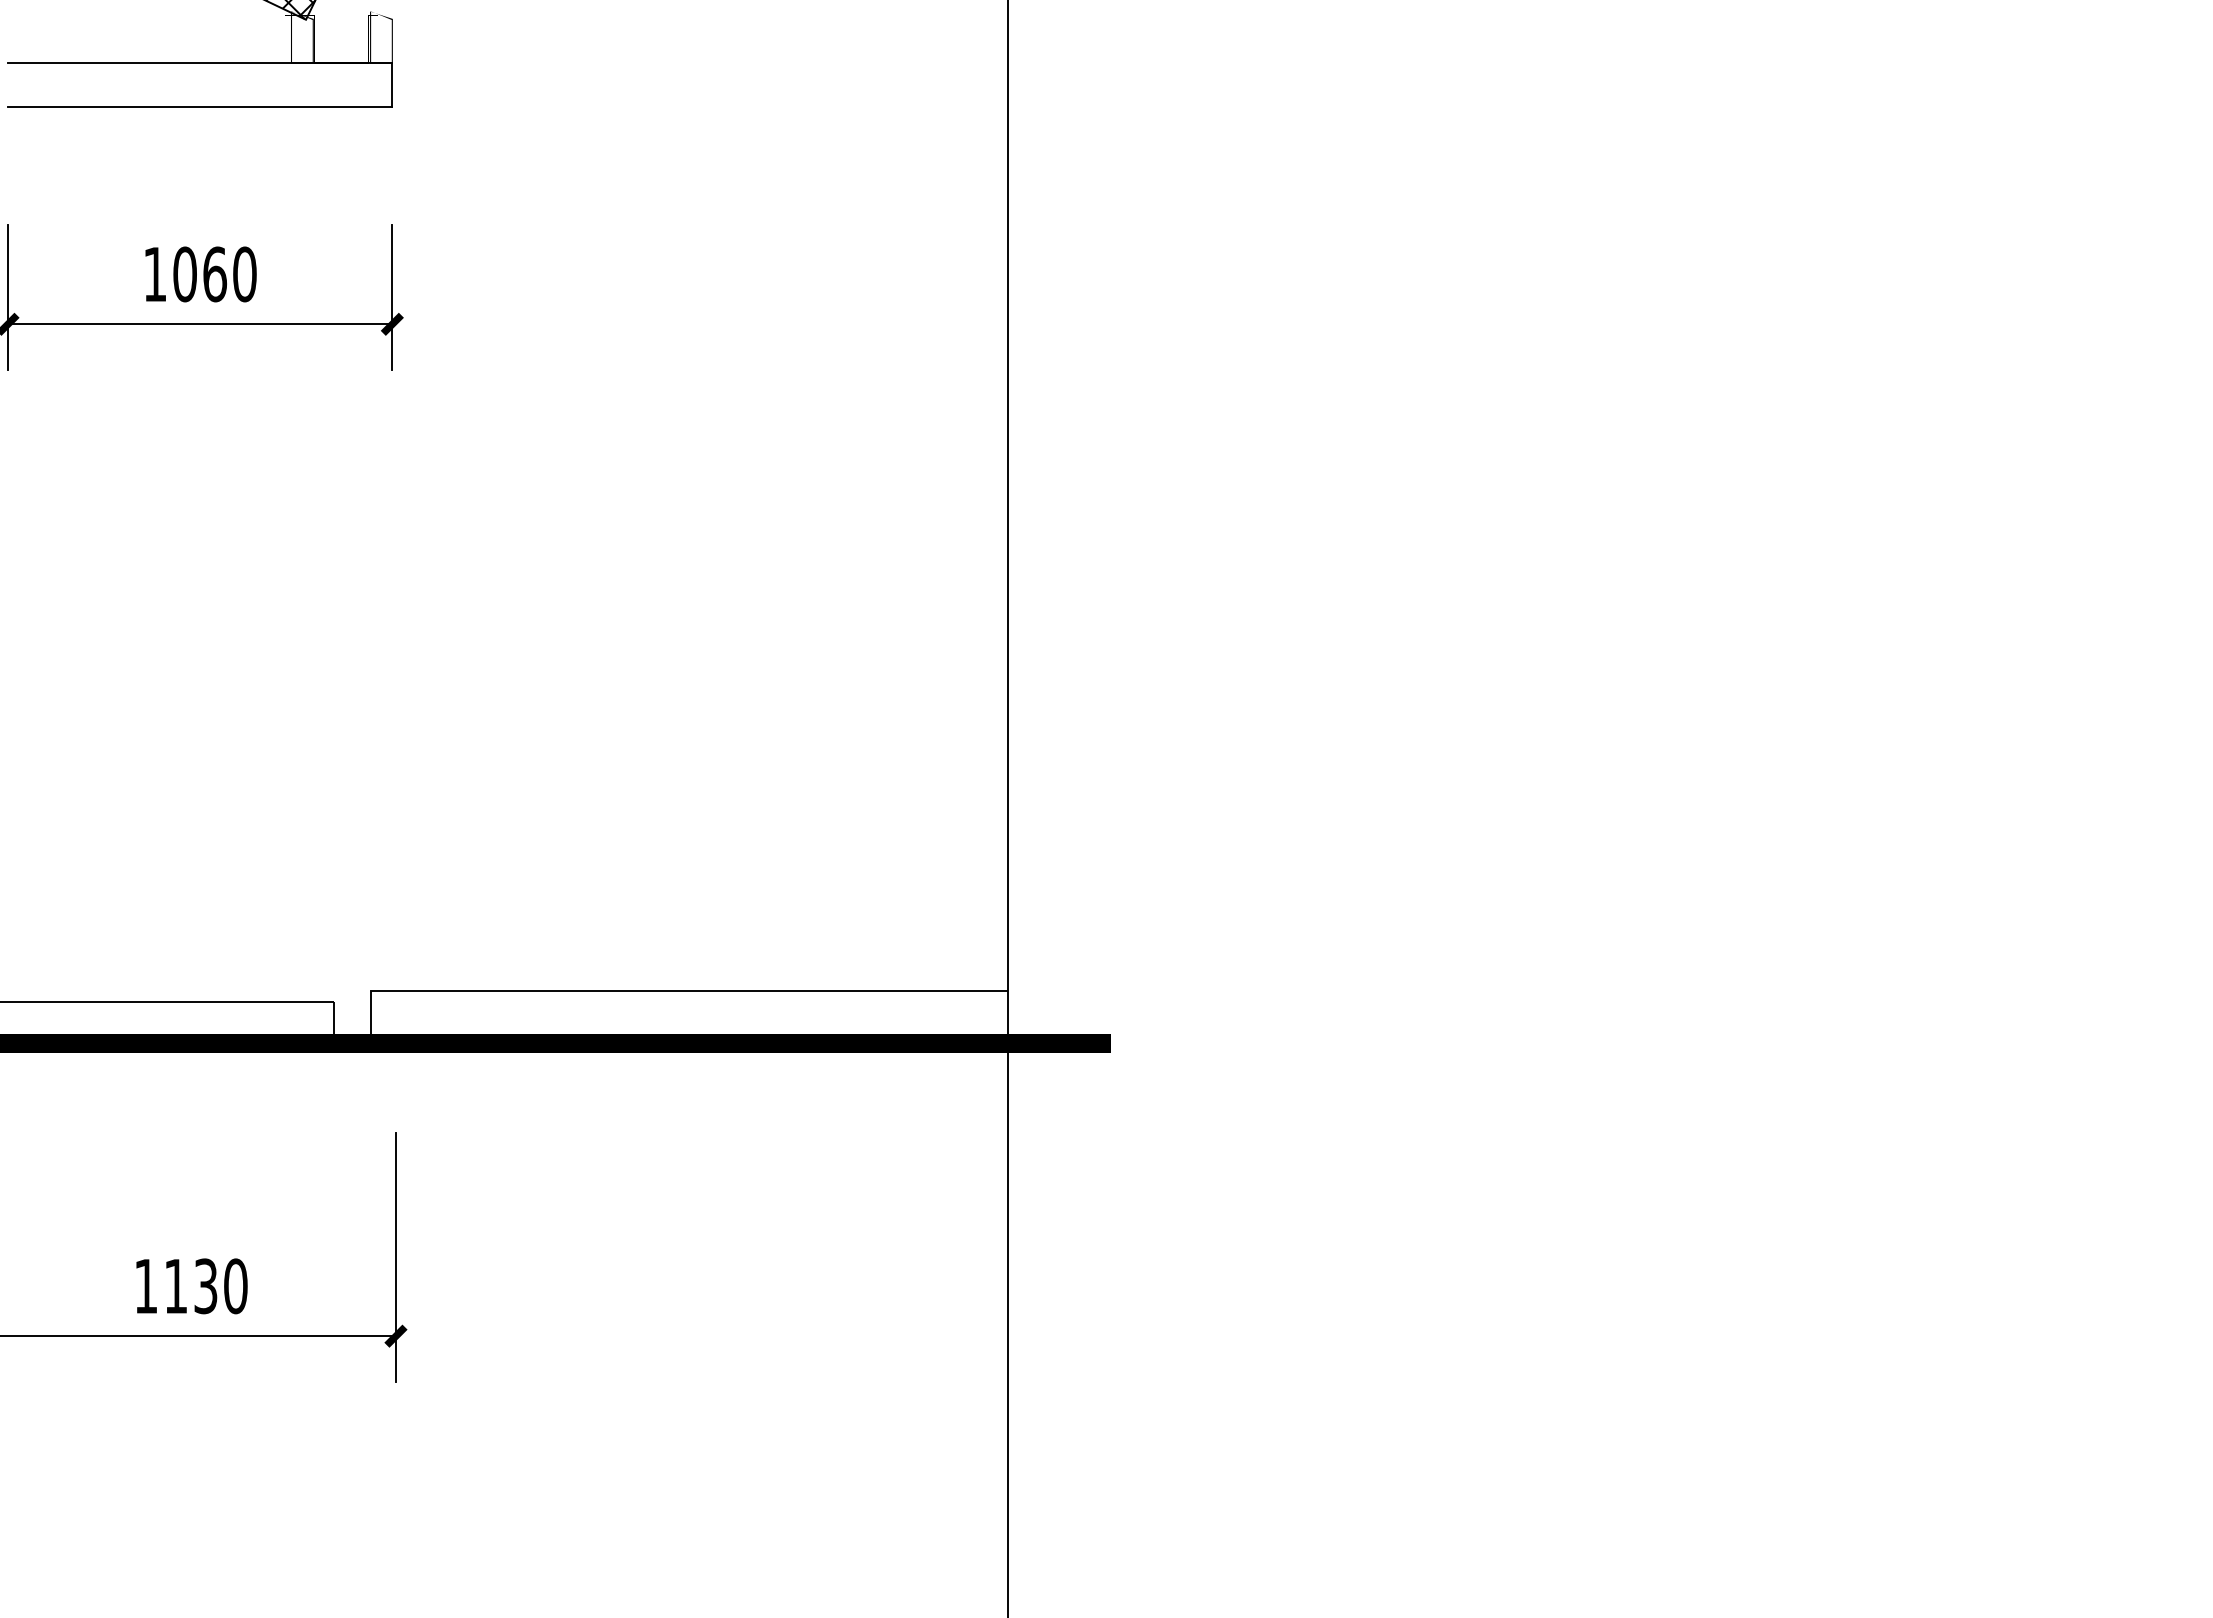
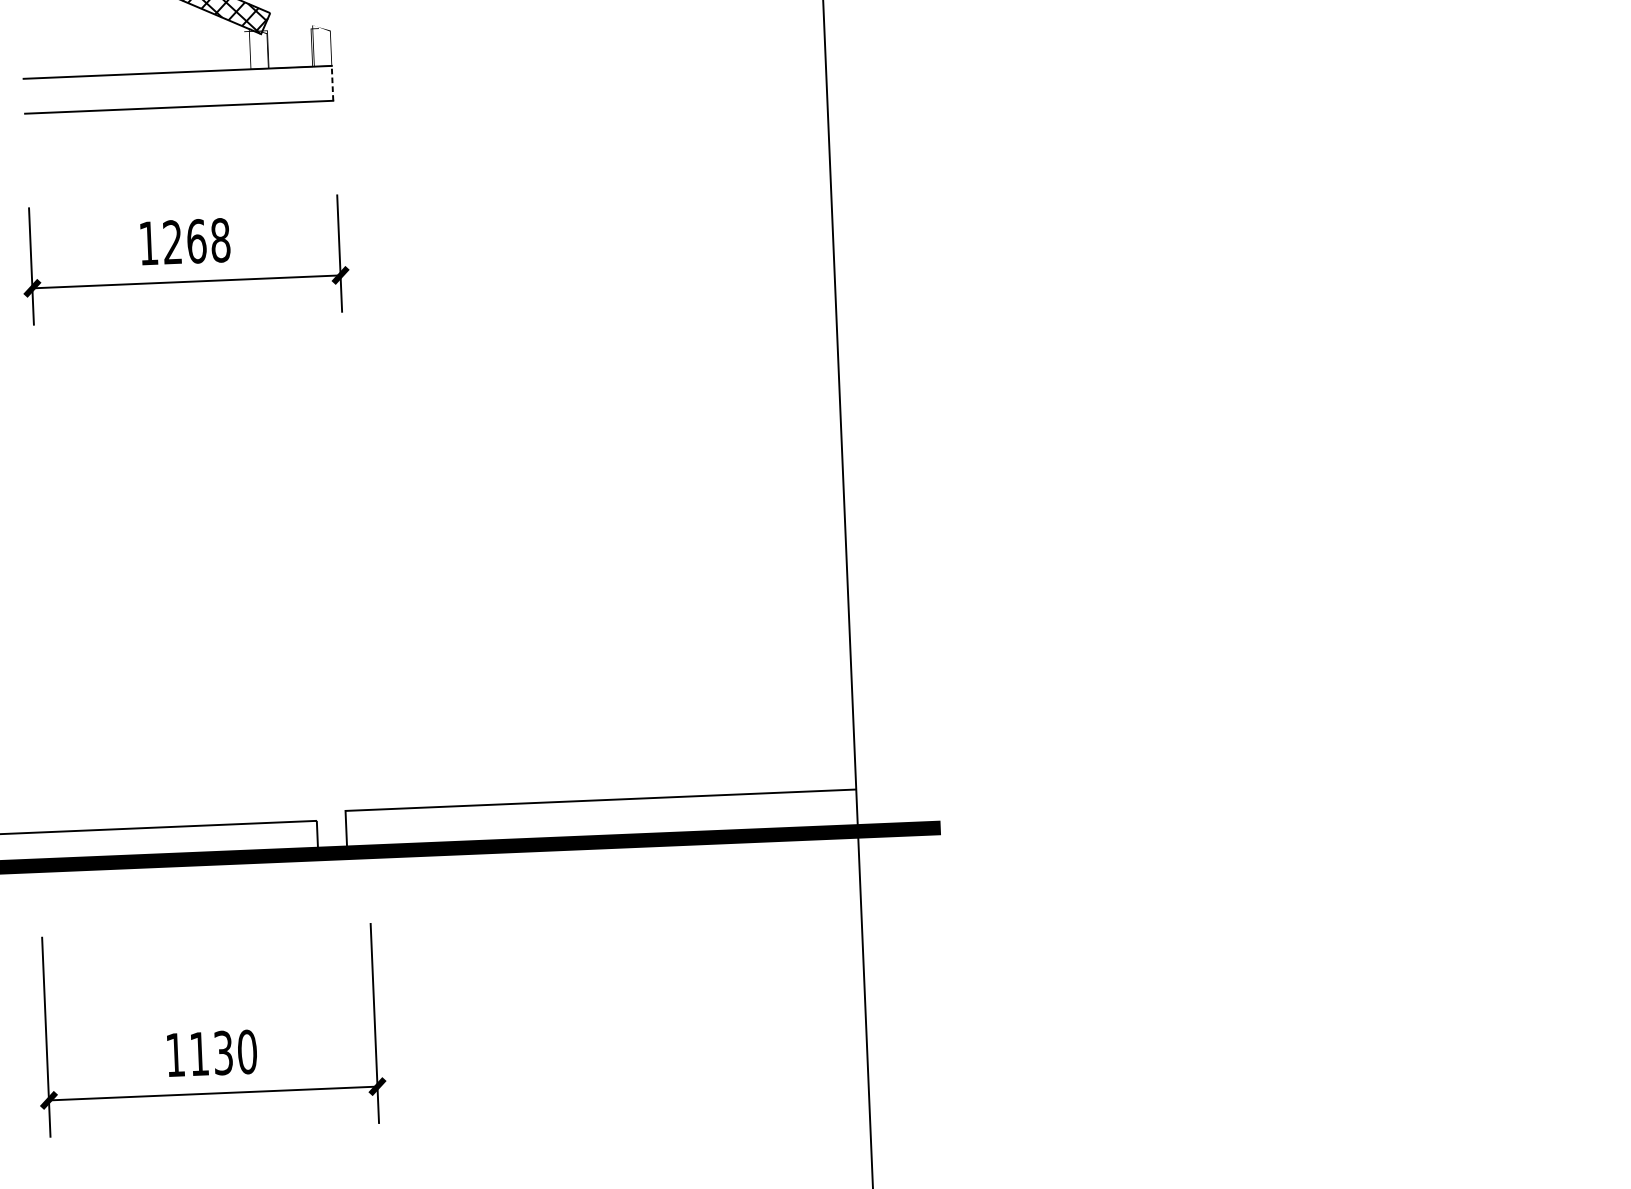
line: (392, 84) -> (332, 83), solid -> dashed
text: (214, 274) -> (196, 241), 1060 -> 1268

